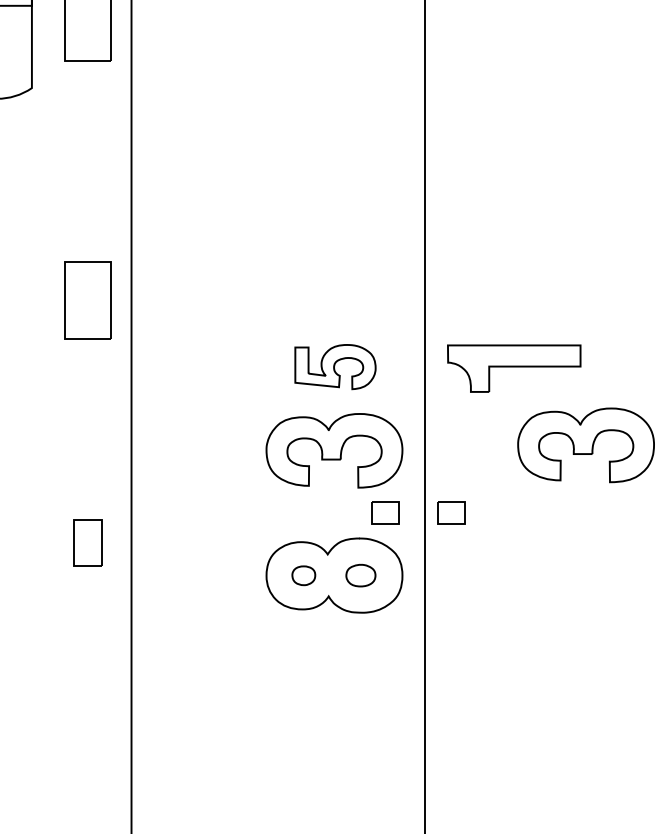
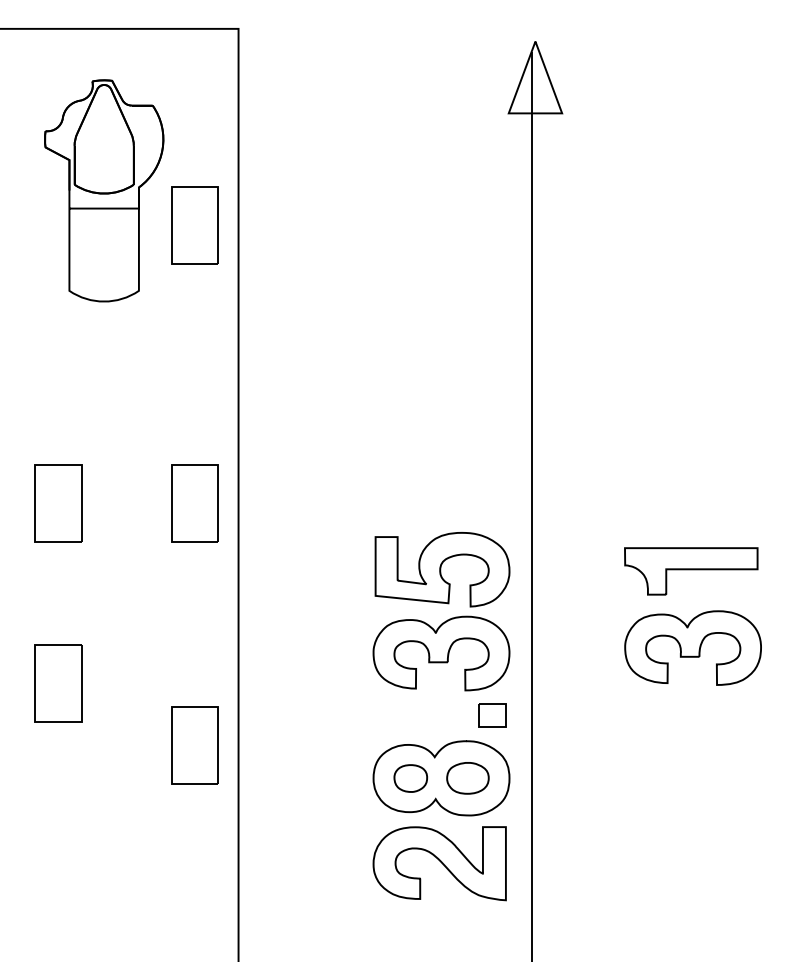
part: (335, 366) -> (442, 569), size x1.67
part: (514, 368) -> (691, 571), moved
part: (451, 512) -> (558, 715), removed
part: (87, 542) -> (194, 745), size x1.67
part: (303, 575) -> (410, 778), size x1.43
part: (360, 575) -> (467, 778), size x1.43
part: (332, 660) -> (439, 863), added

